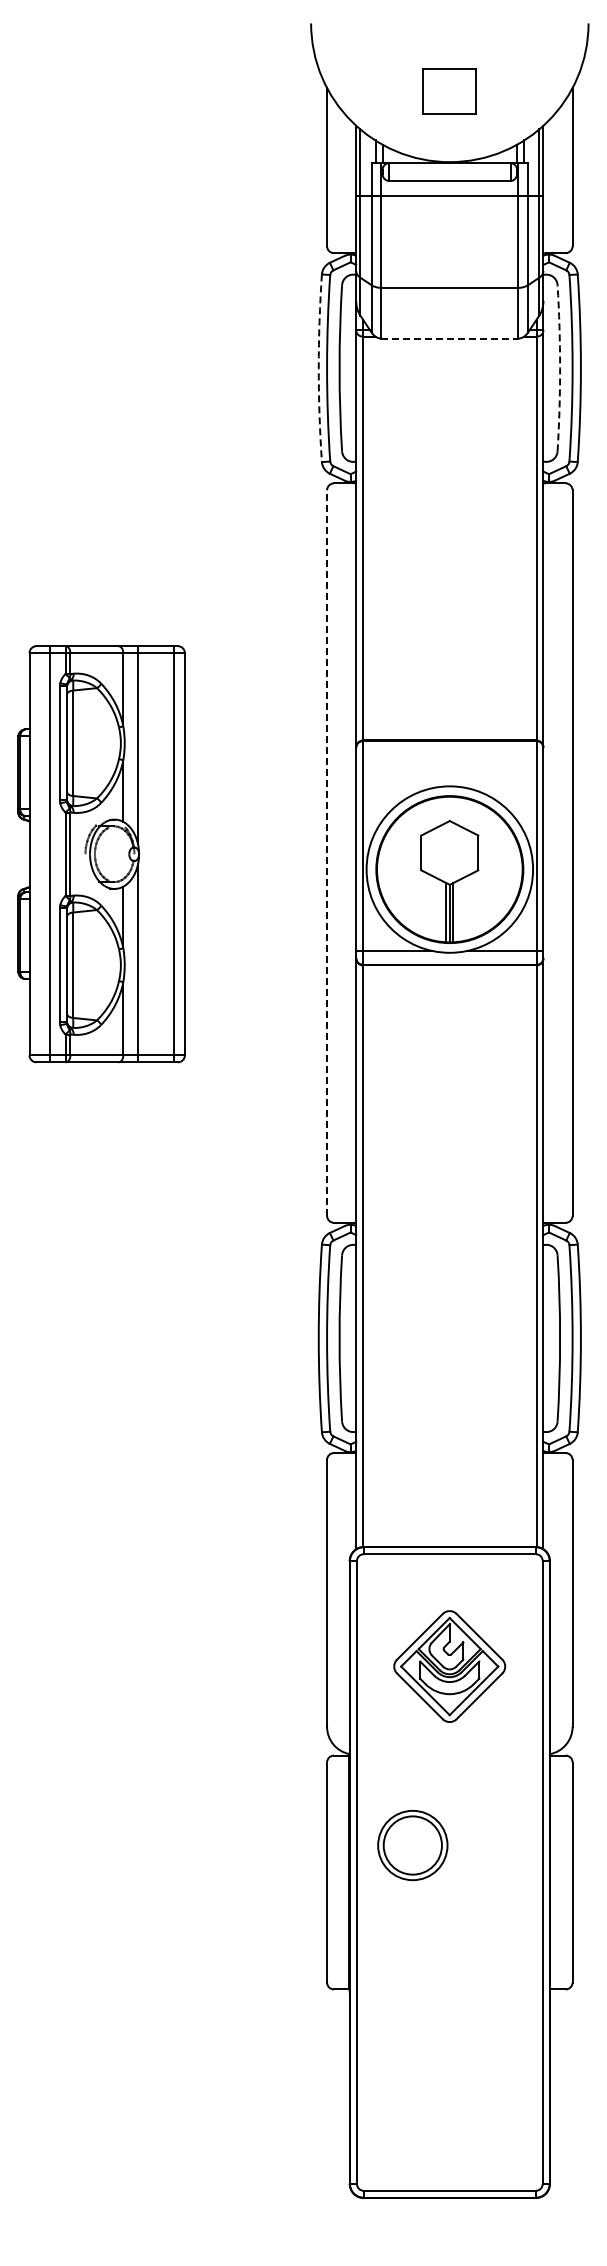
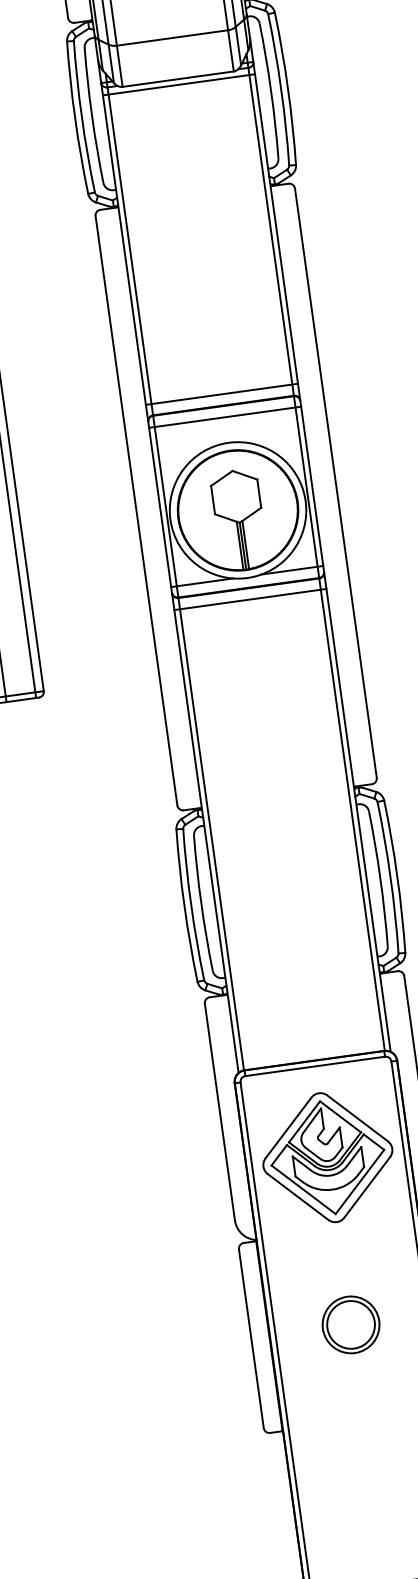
line: (450, 338) -> (178, 79), dashed -> solid
line: (449, 345) -> (178, 84), added
arc: (318, 368) -> (74, 118), dashed -> solid
arc: (560, 368) -> (271, 91), dashed -> solid
line: (449, 726) -> (221, 394), added
line: (449, 754) -> (224, 416), added
line: (327, 853) -> (136, 511), dashed -> solid
line: (449, 979) -> (250, 599), added
part: (449, 1666) -> (327, 1157), size x1.43
part: (412, 1845) -> (350, 1324), moved

